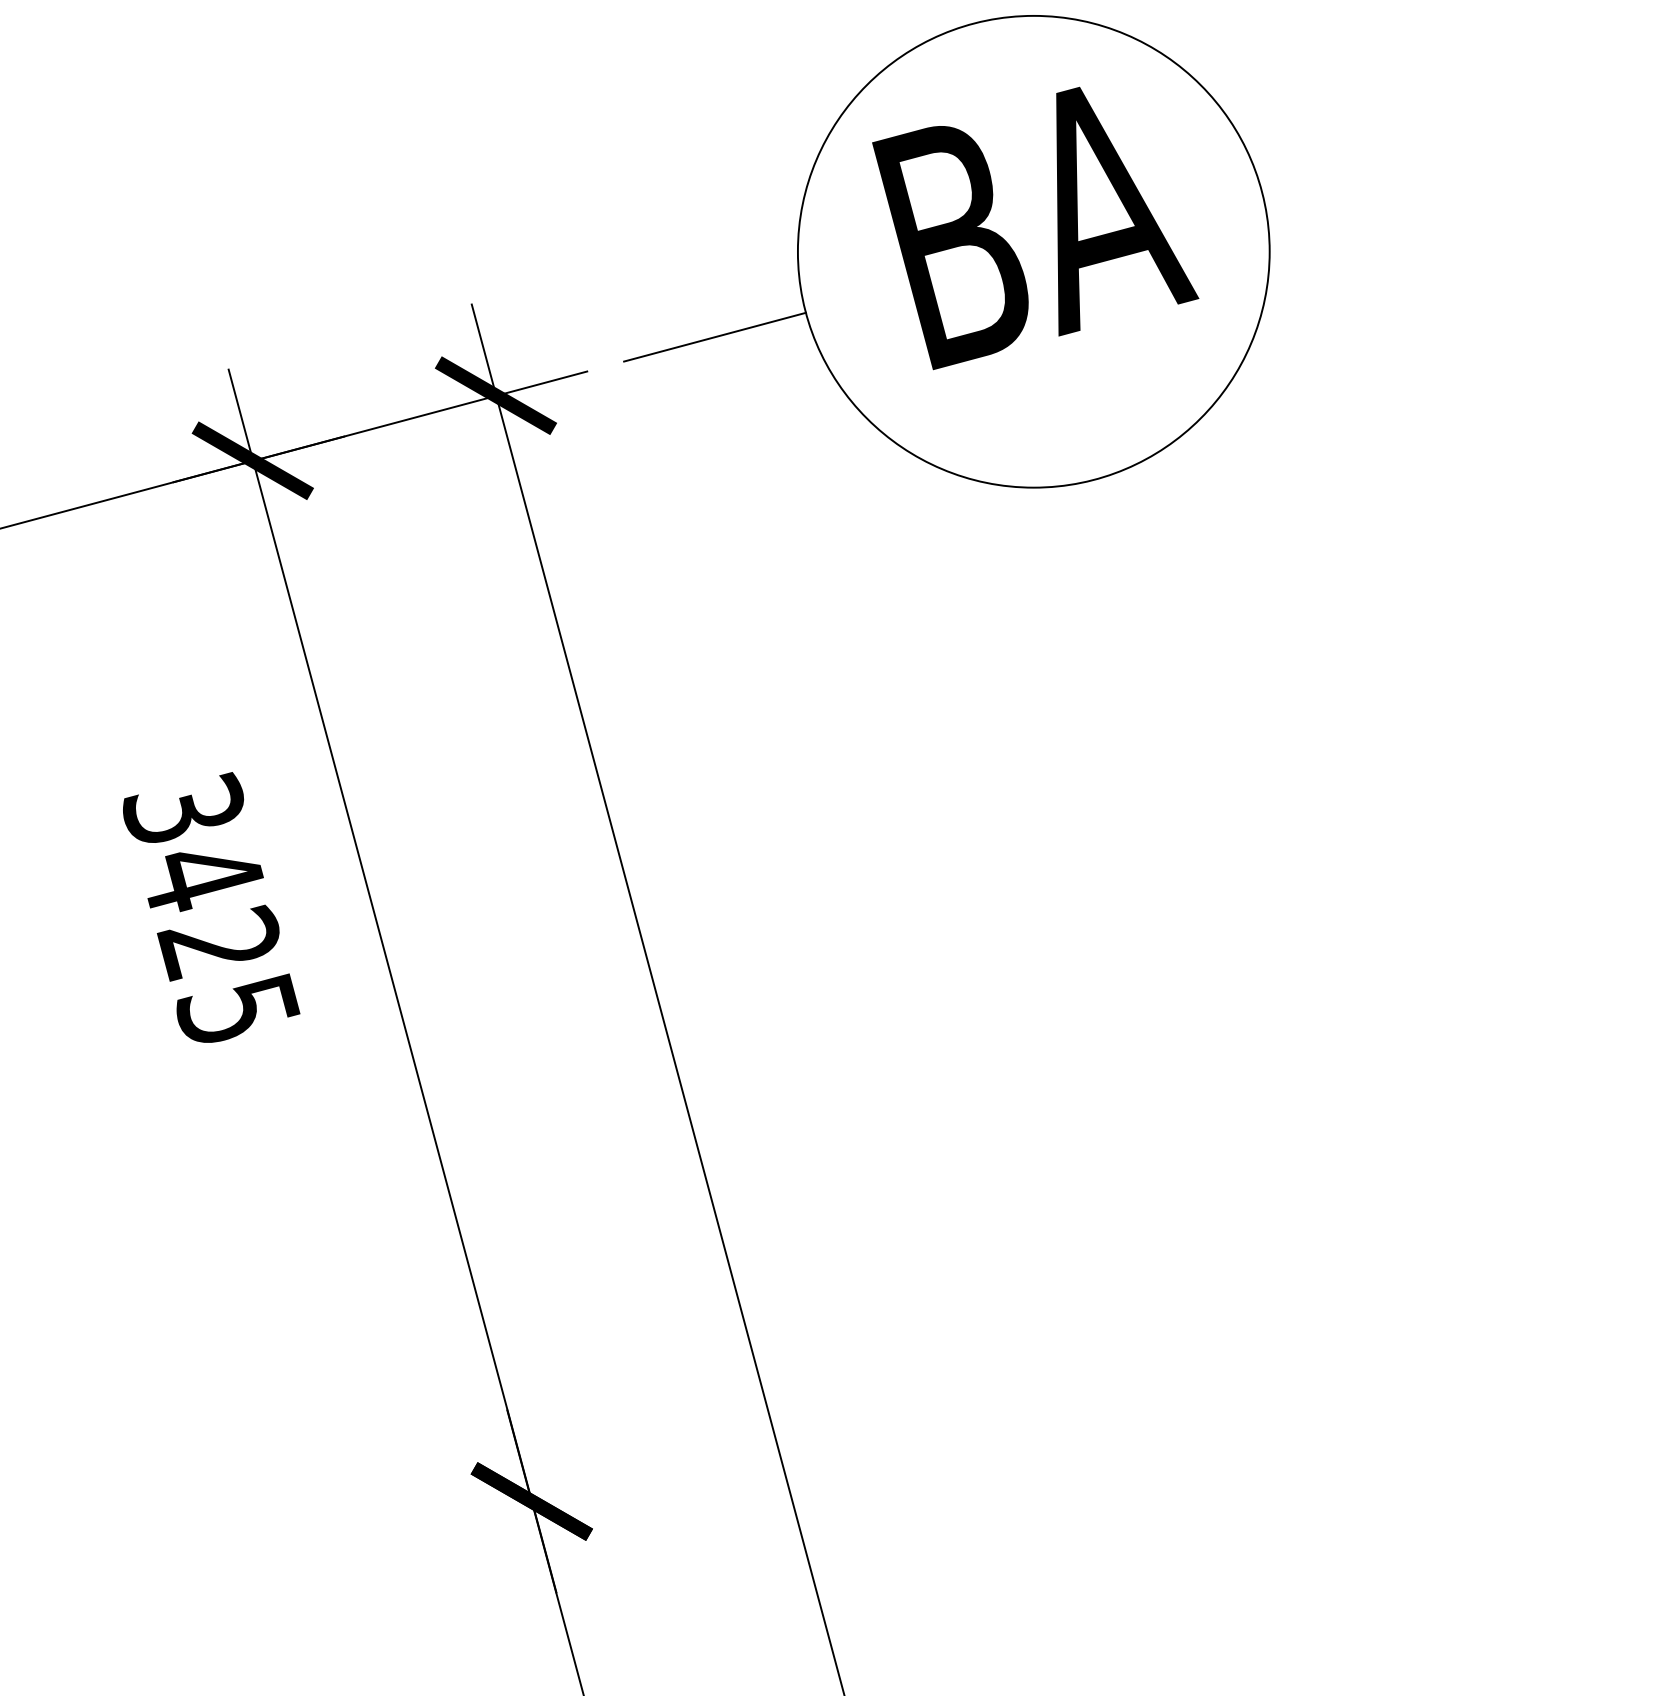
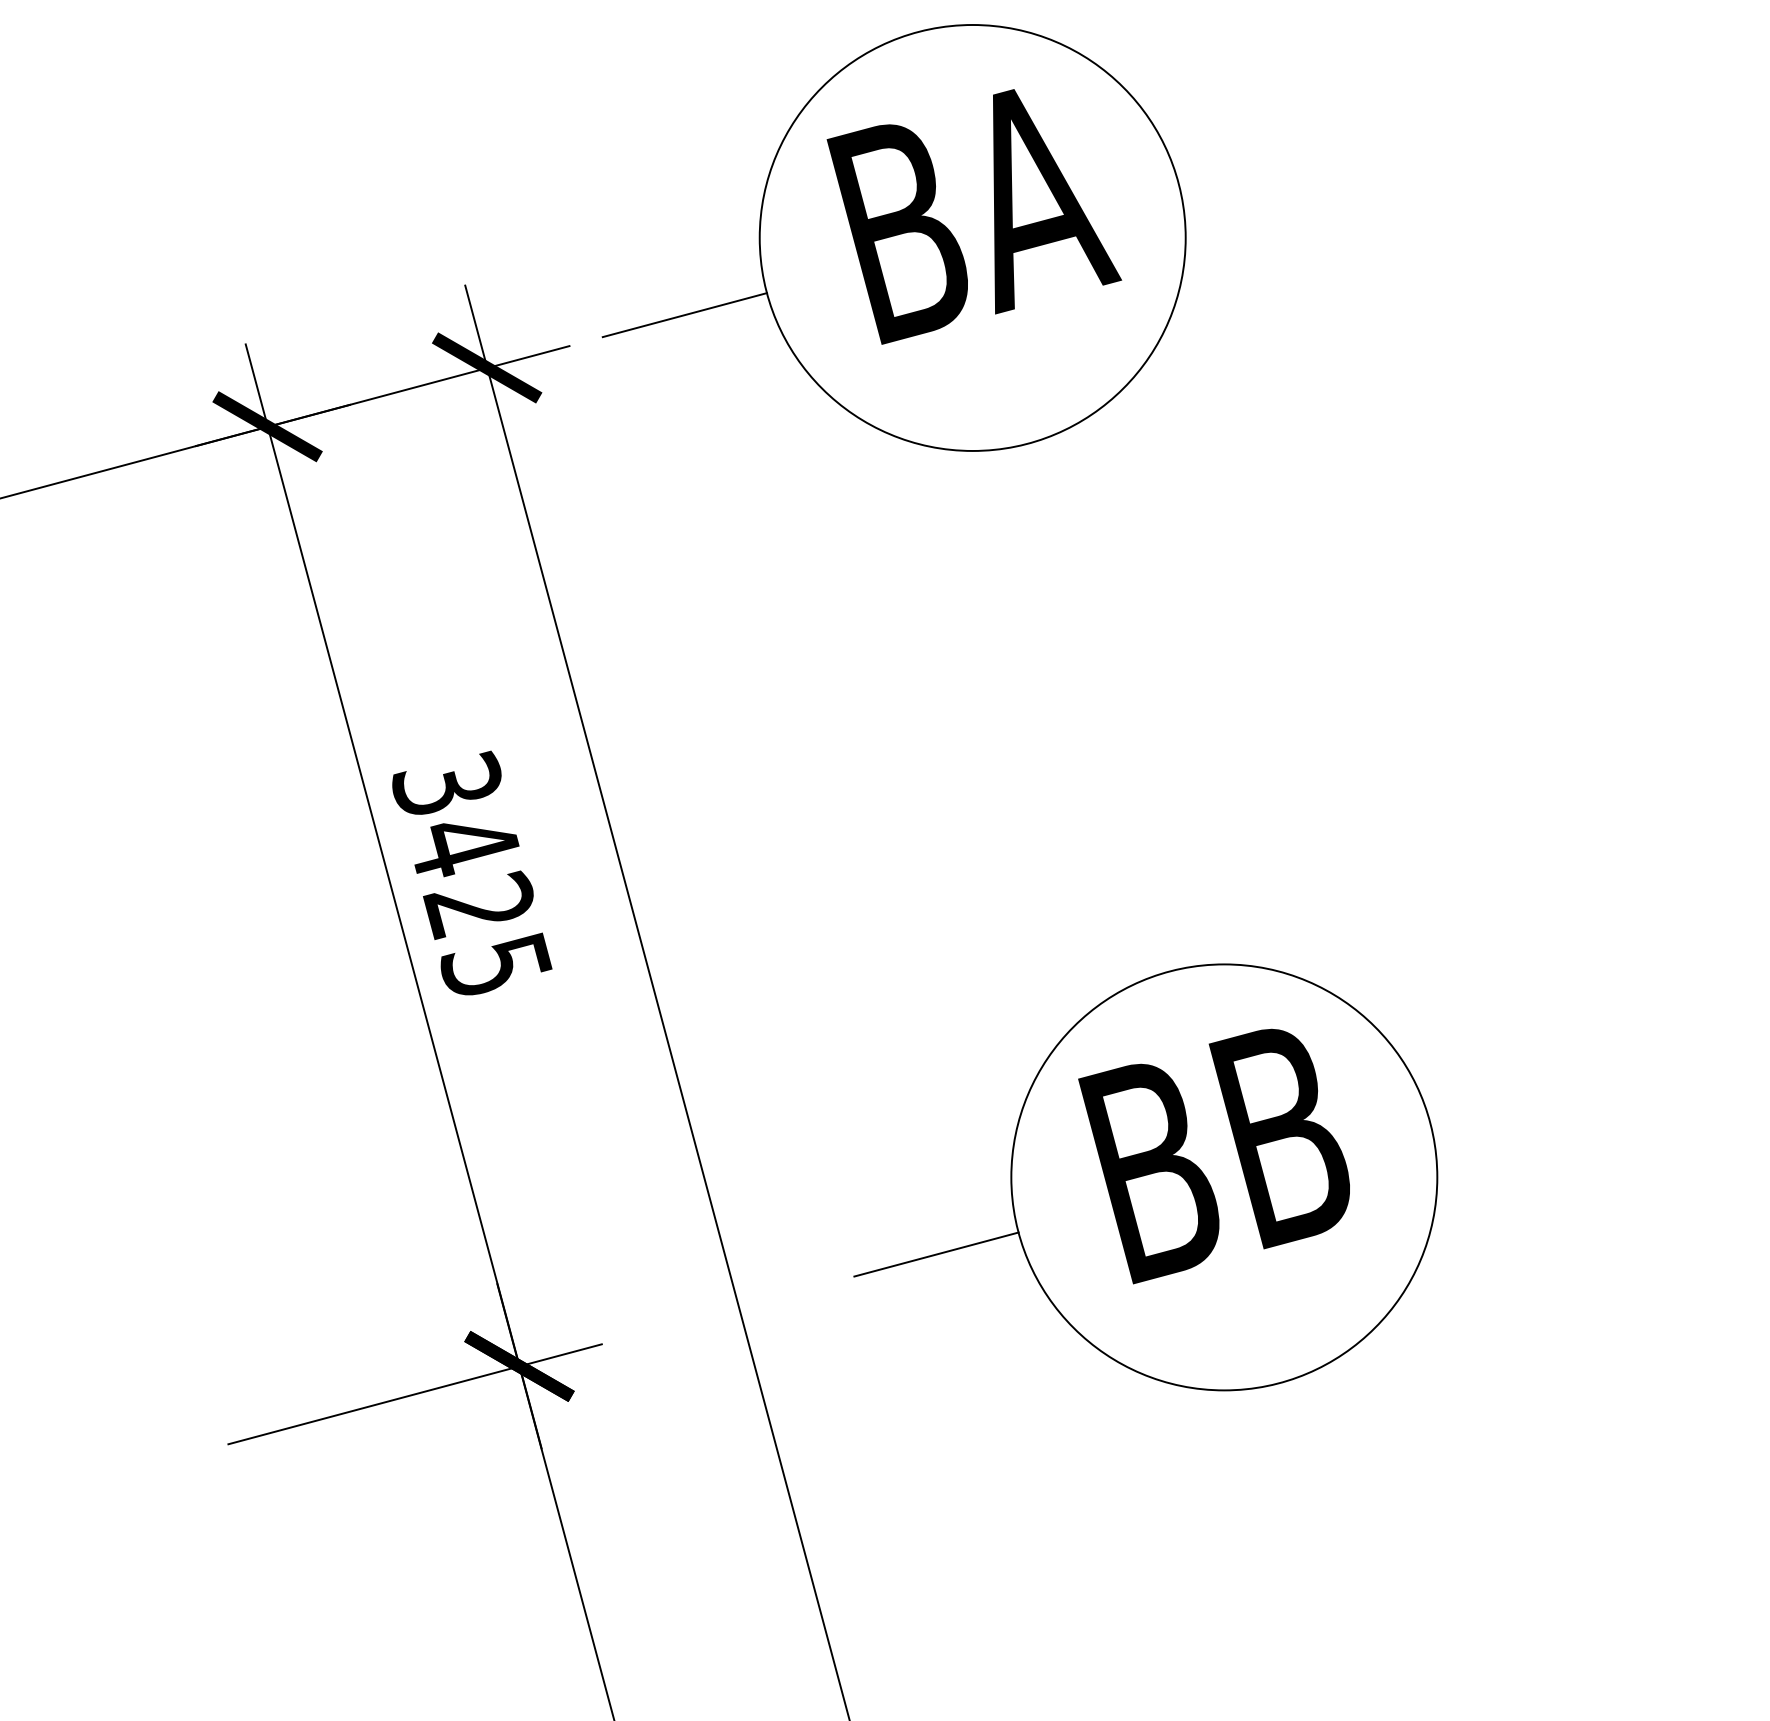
text: (211, 906) -> (472, 872), moved
part: (1225, 1292) -> (1145, 1177), added
line: (415, 1532) -> (414, 1394), added

